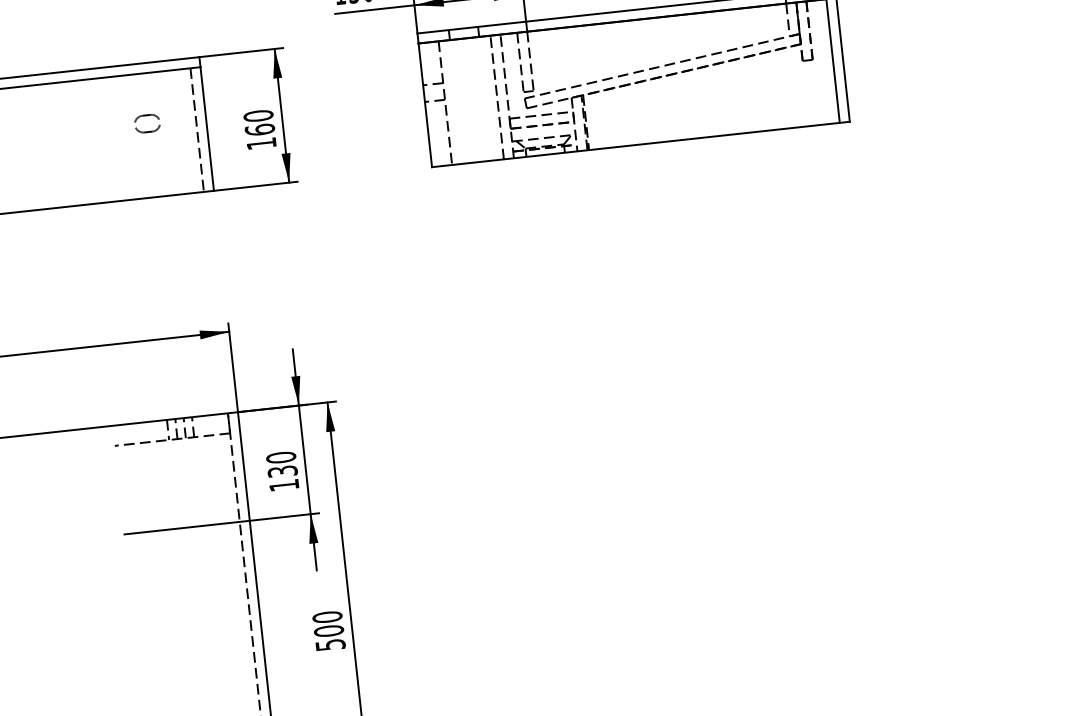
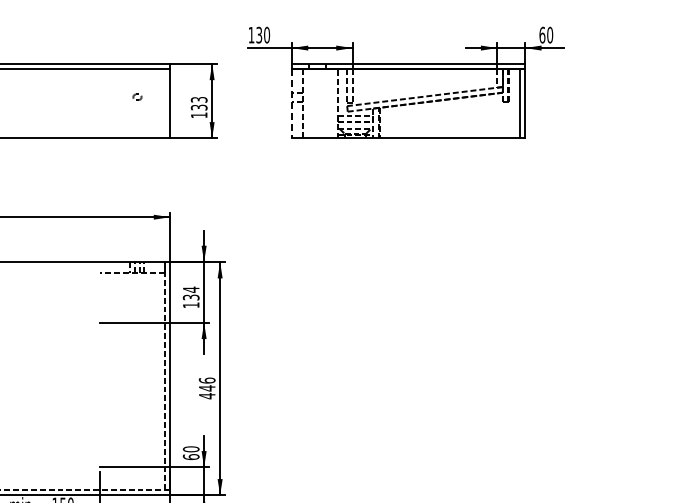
line: (497, 96) -> (332, 103), removed
line: (424, 104) -> (291, 103), solid -> dashed
part: (147, 122) -> (137, 96), size x0.6
text: (257, 122) -> (198, 103), 160 -> 133
line: (197, 129) -> (164, 103), removed
text: (279, 457) -> (190, 289), 130 -> 134
text: (327, 631) -> (206, 388), 500 -> 446

